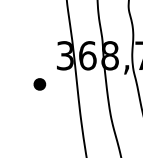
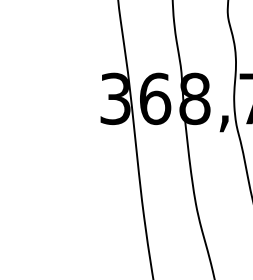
part: (39, 84) -> (69, 149), removed

